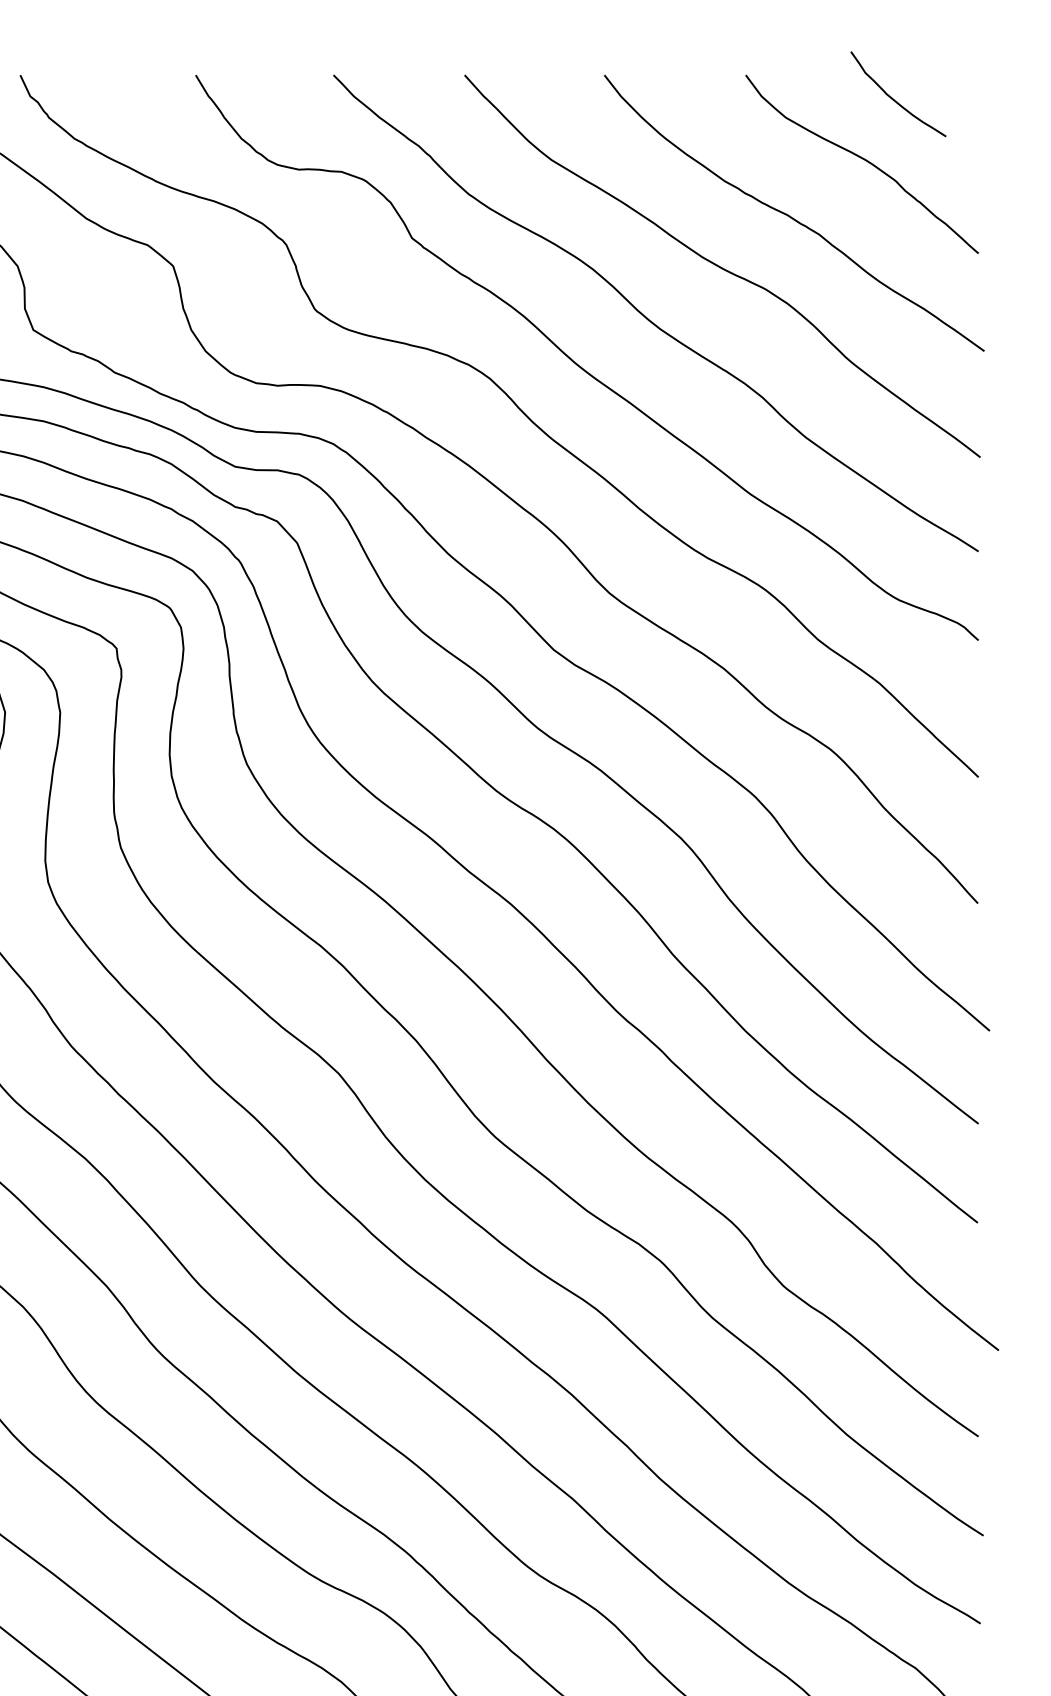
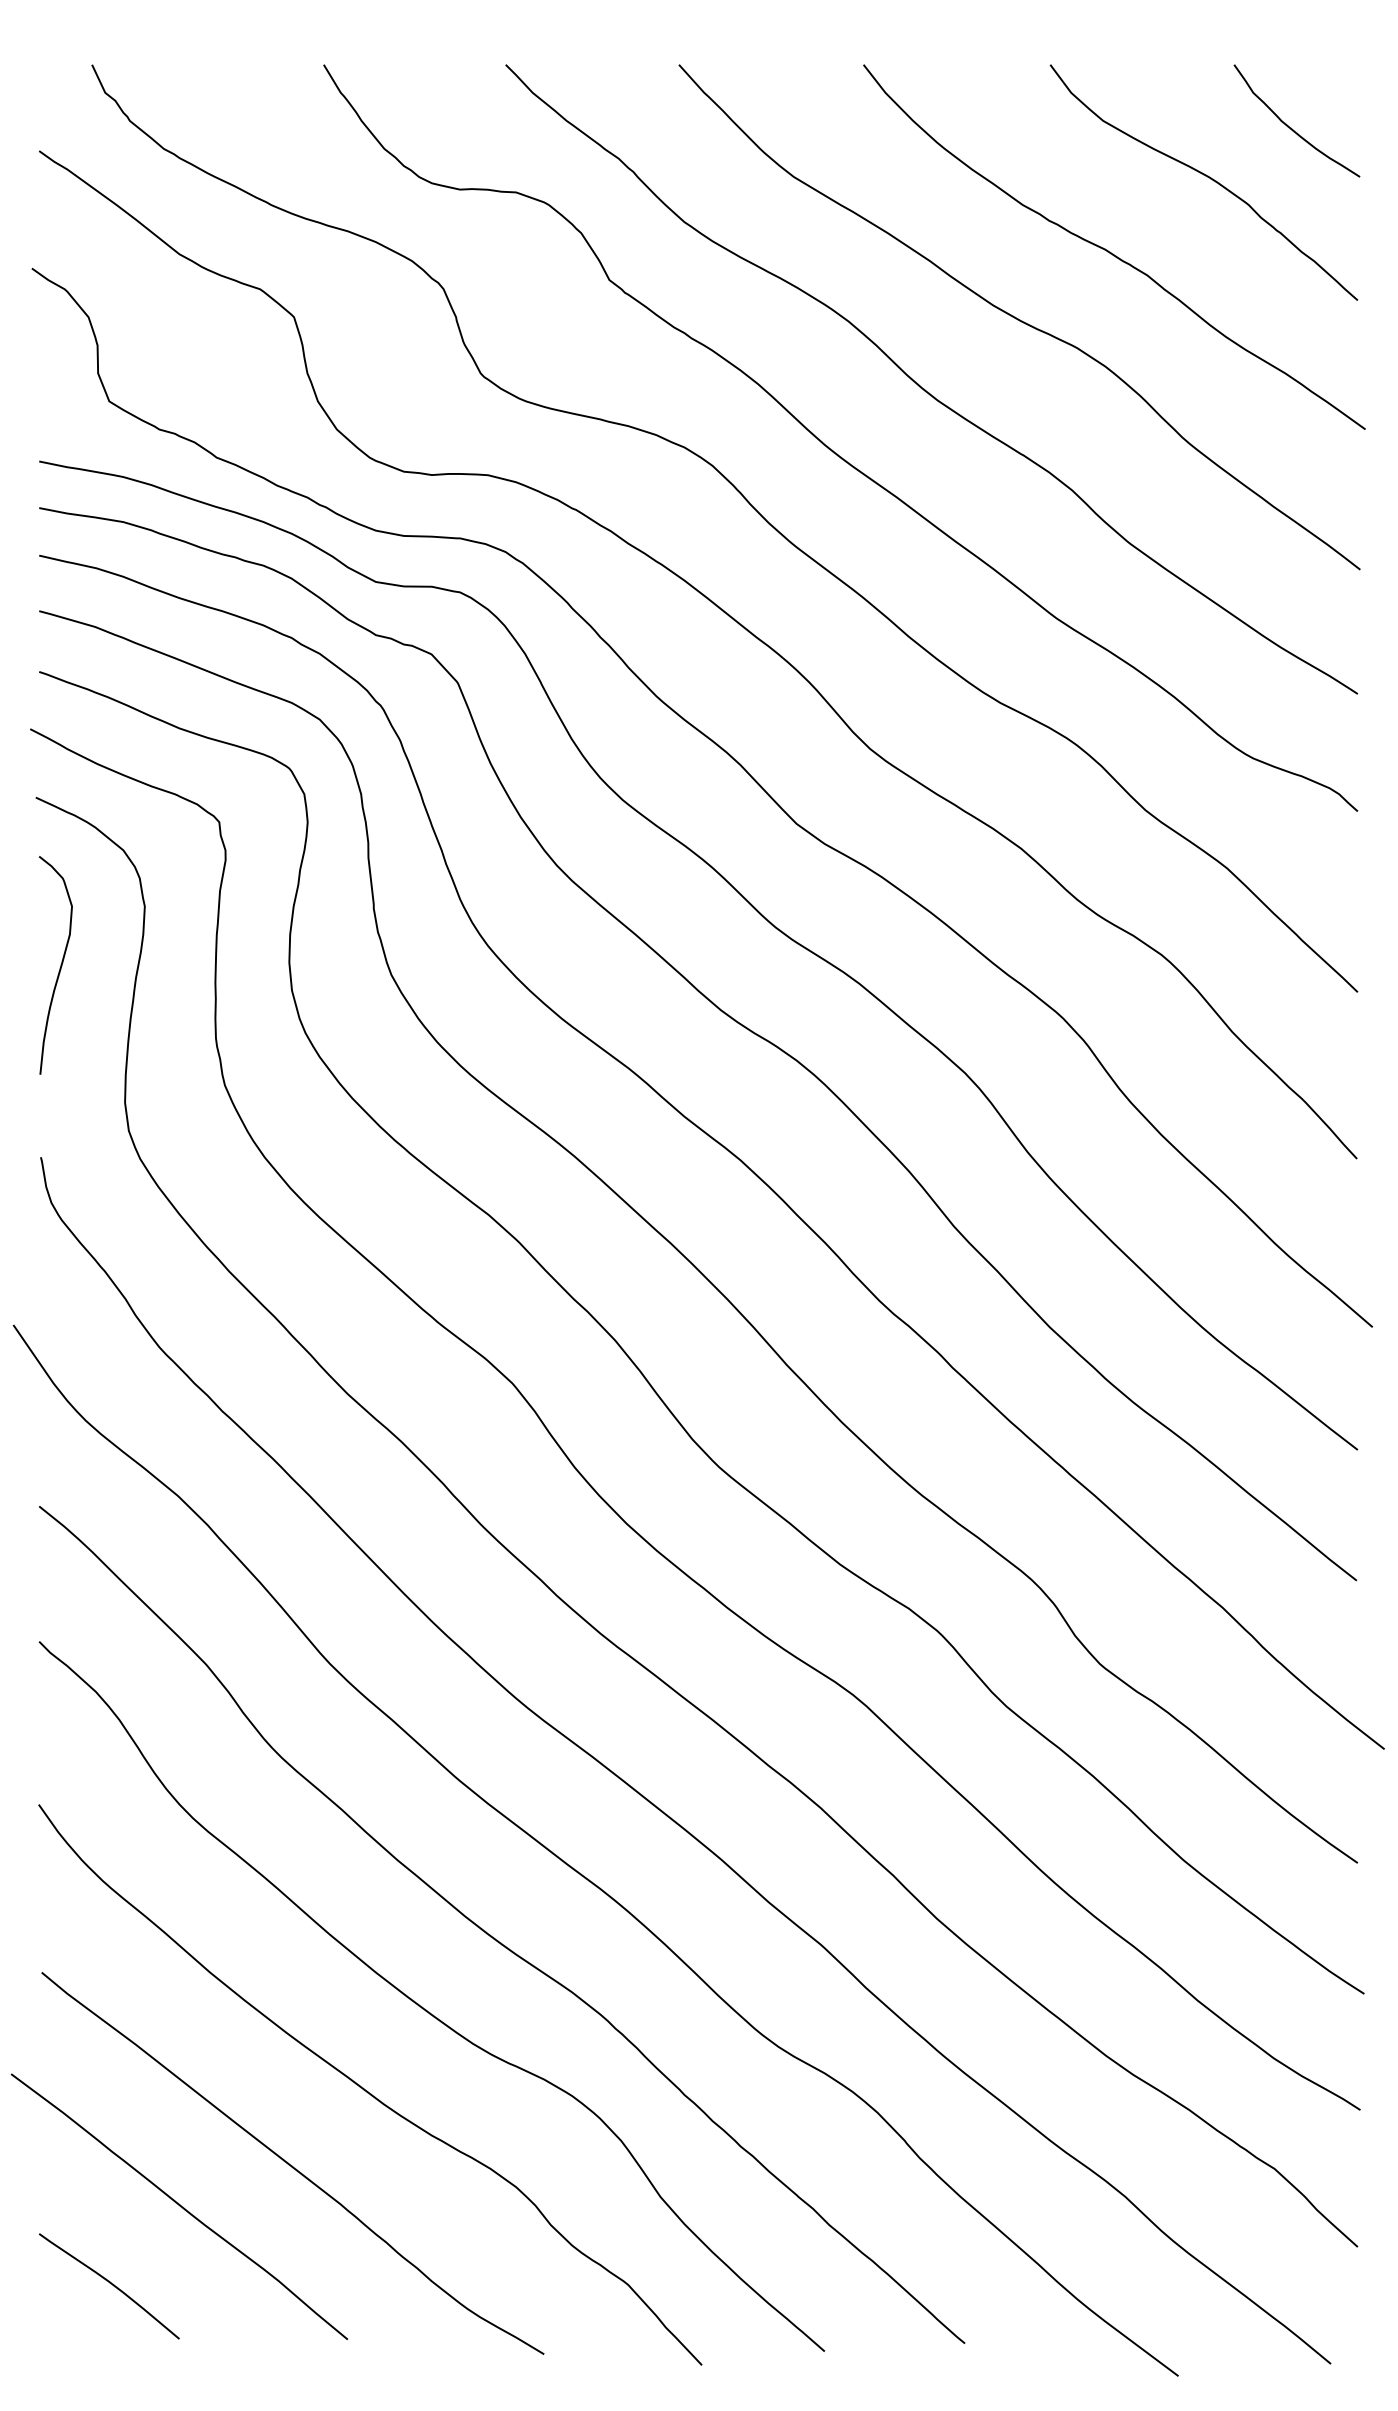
curve: (894, 99) -> (1291, 127), moved

